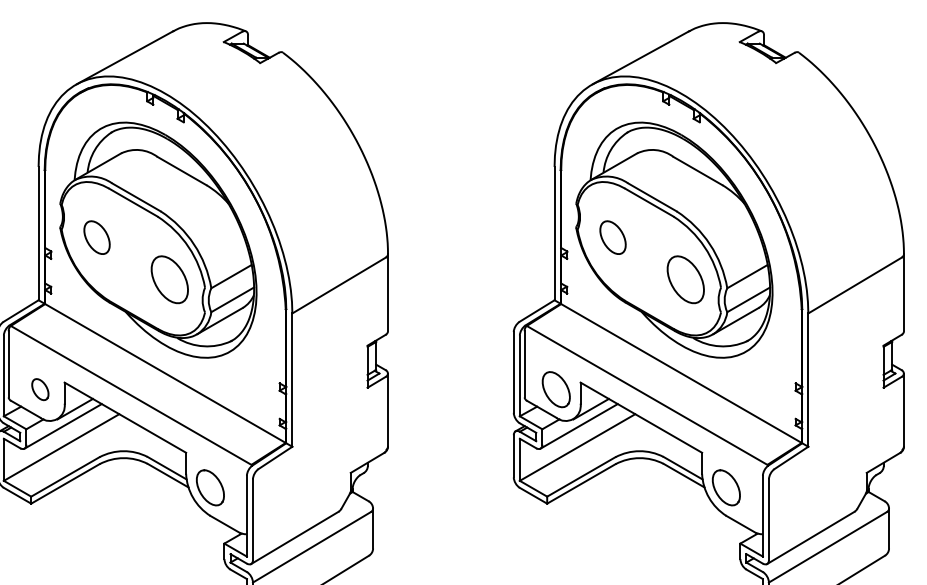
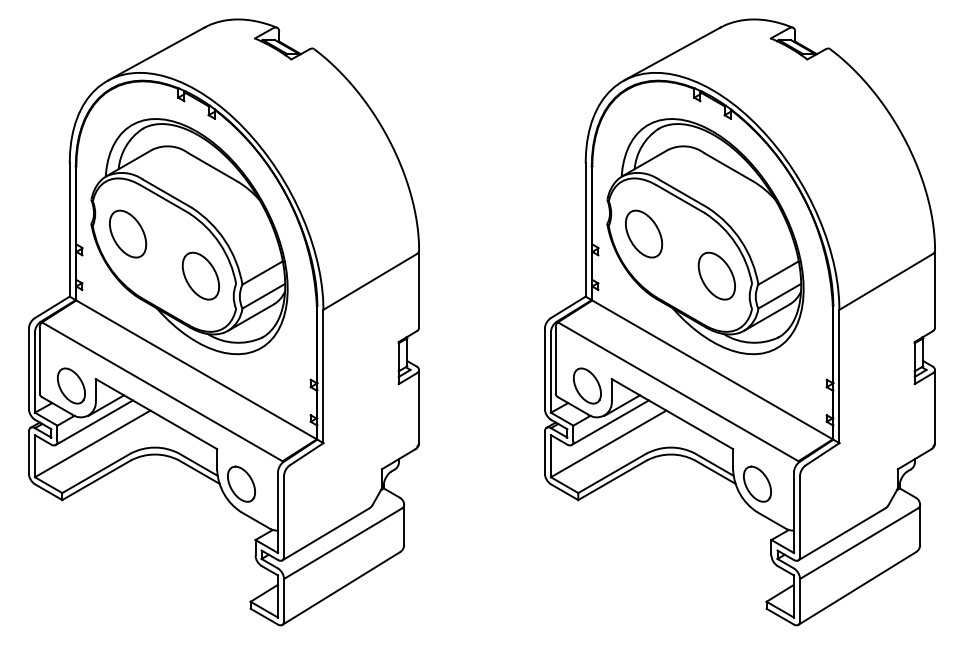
part: (97, 237) -> (128, 233), size x1.43
part: (613, 237) -> (644, 233), size x1.43
part: (40, 389) -> (71, 385), size x1.67

